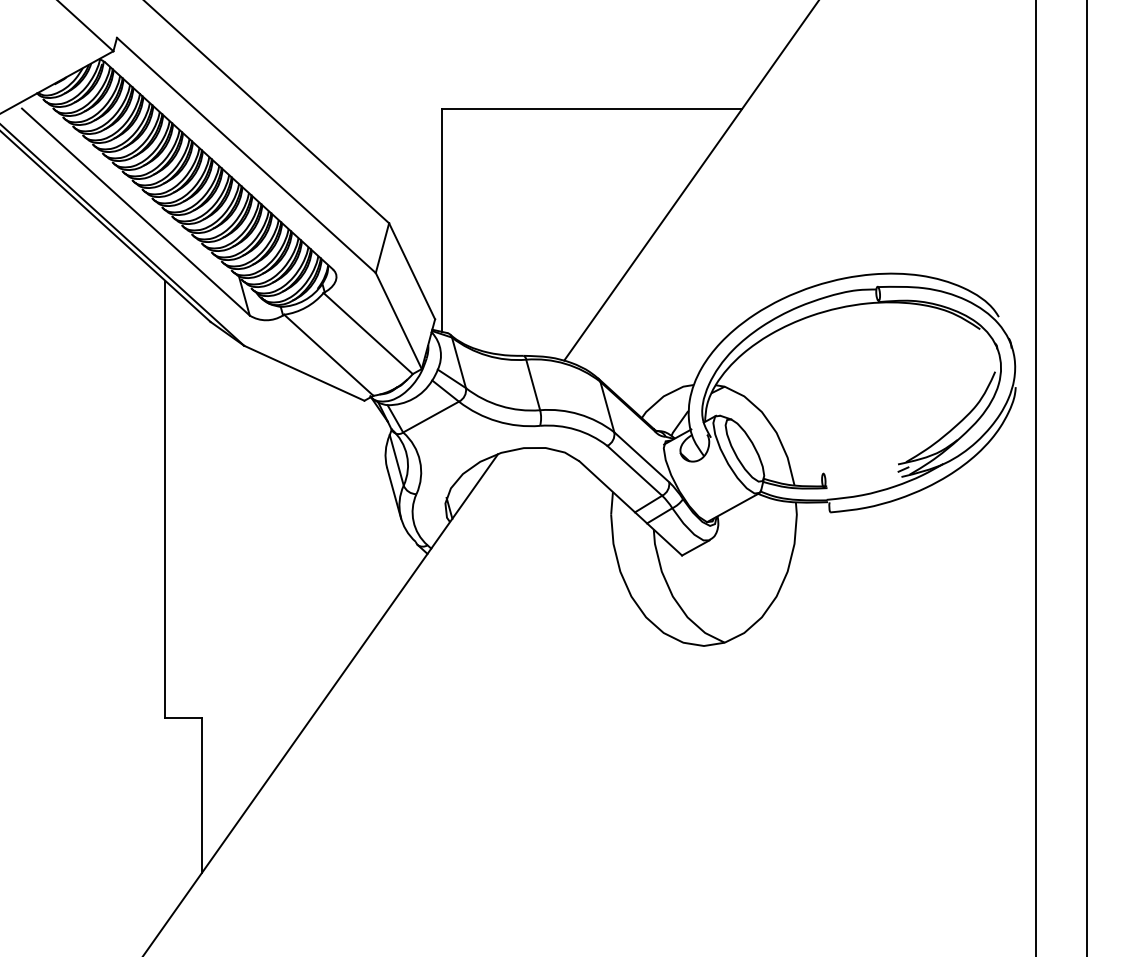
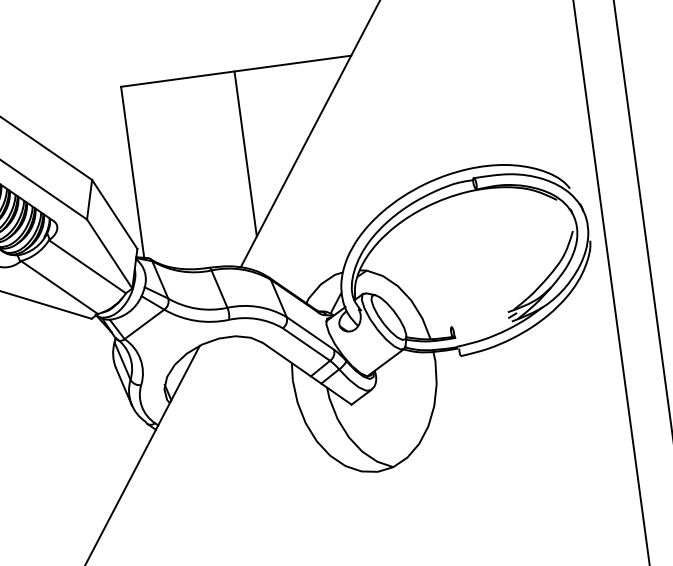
line: (590, 216) -> (246, 153), added

